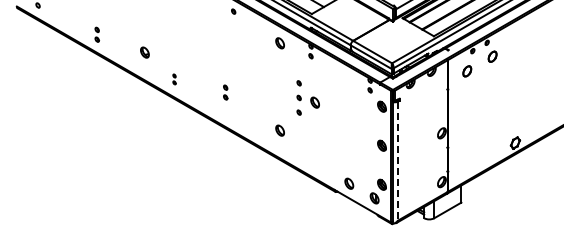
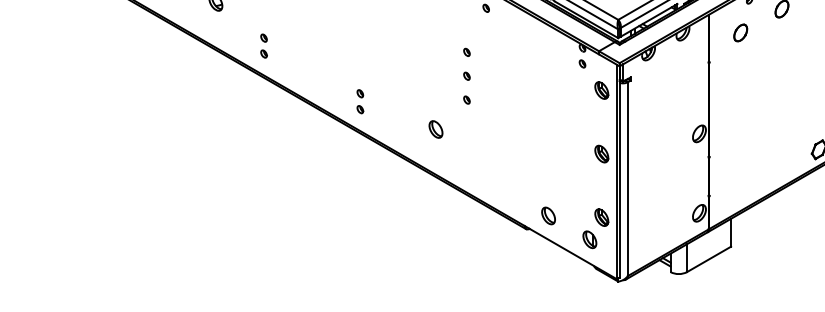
part: (174, 79) -> (264, 46), size x1.43
part: (225, 92) -> (360, 101), moved
part: (314, 102) -> (491, 83), removed
line: (398, 161) -> (628, 179), dashed -> solid

